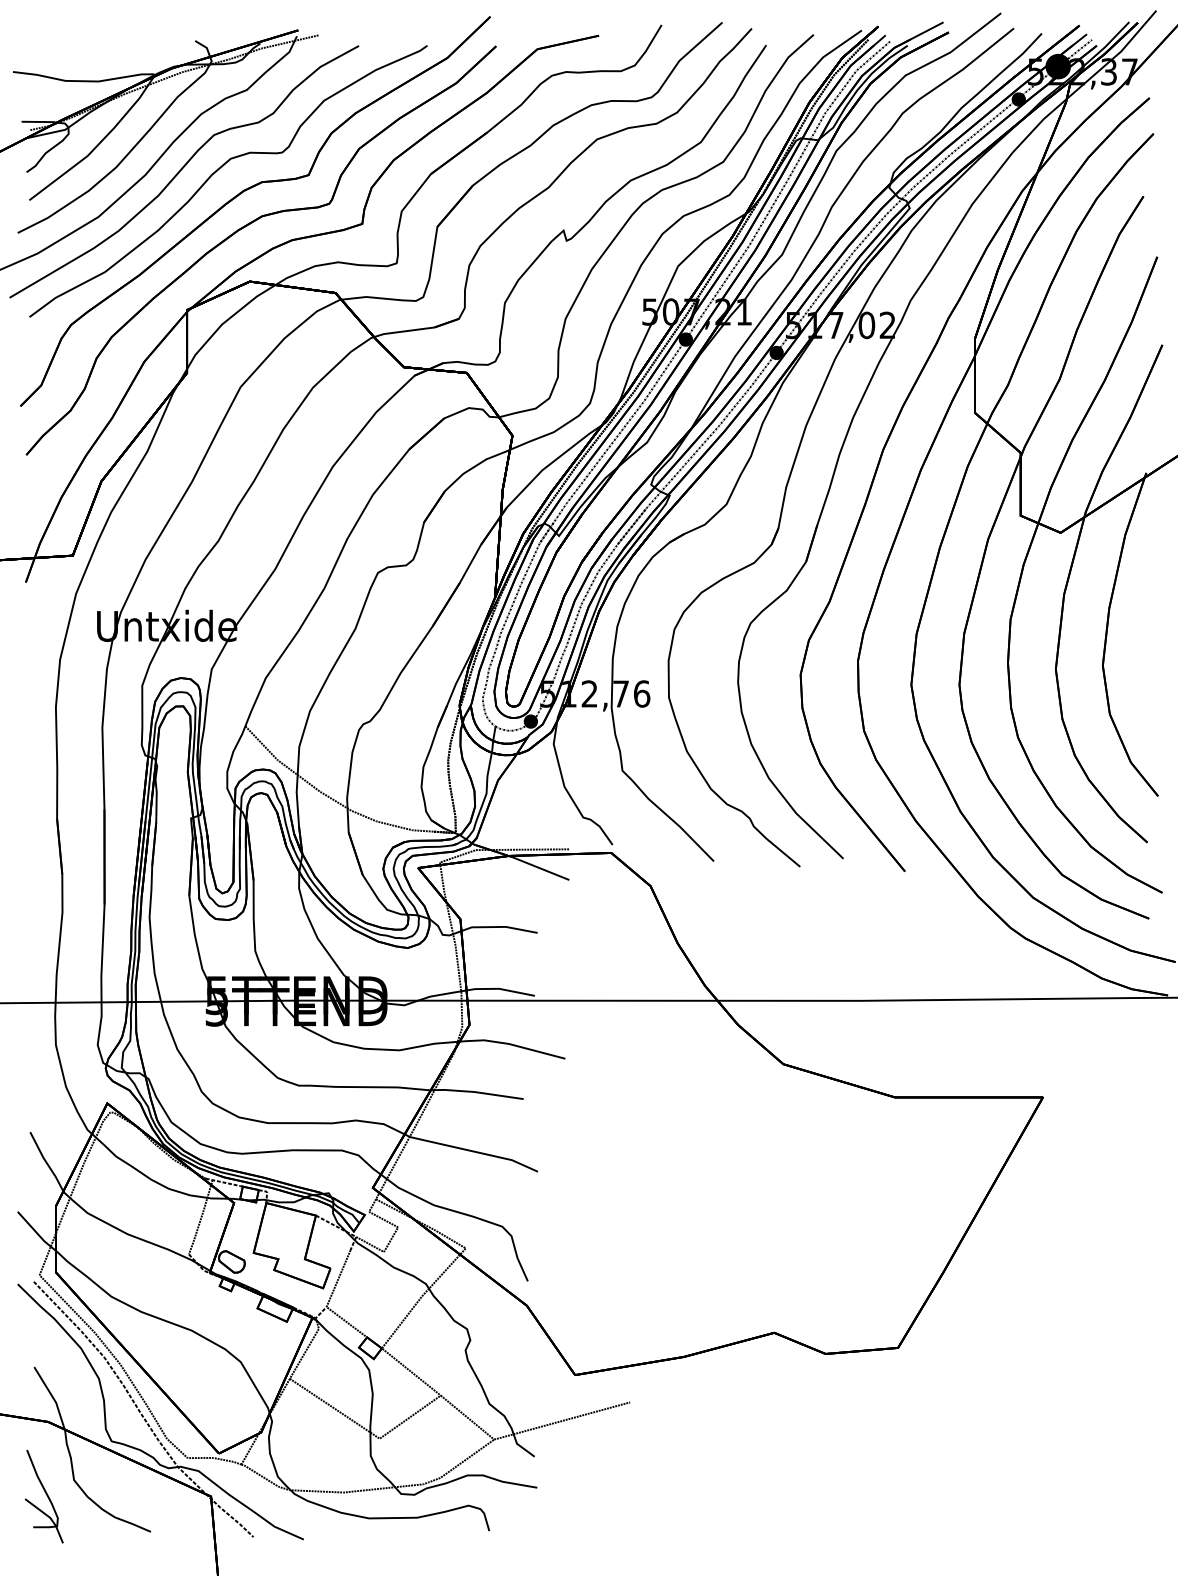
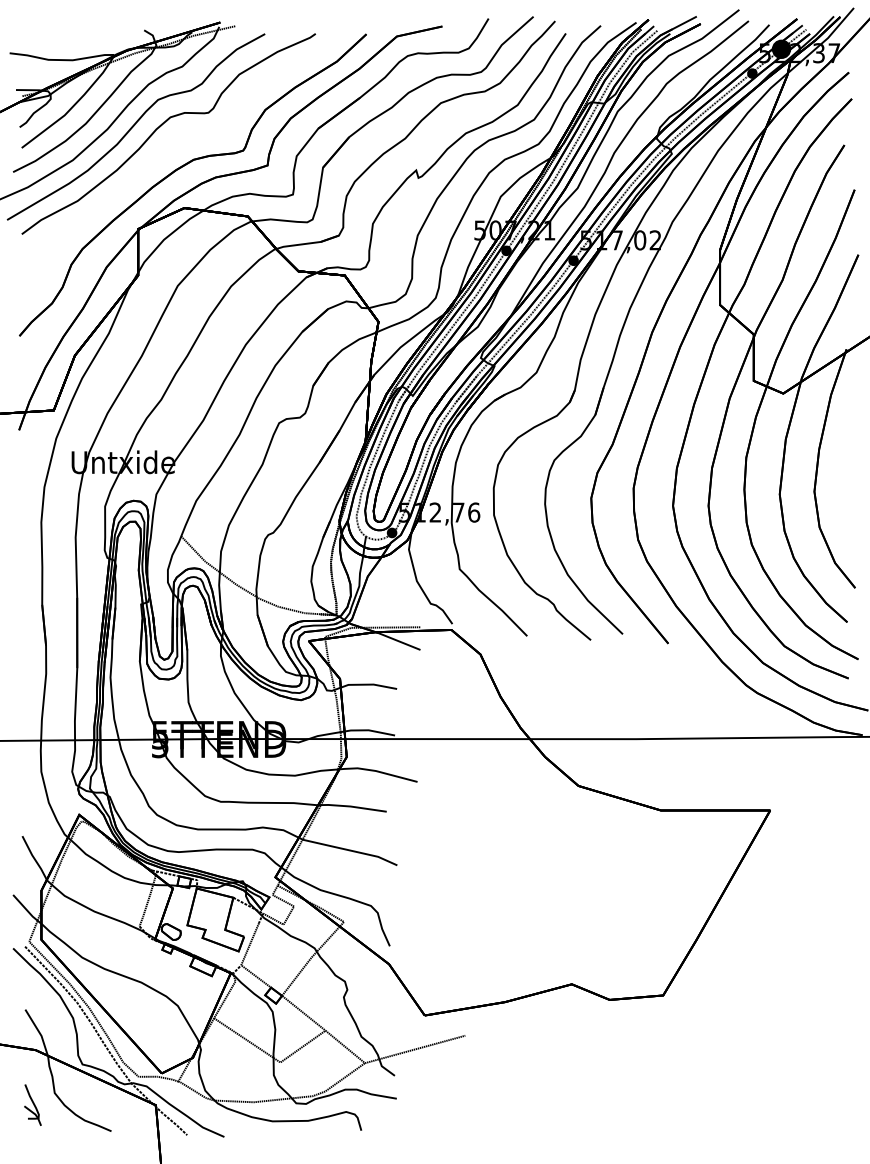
part: (247, 191) -> (182, 141), removed
part: (43, 1495) -> (32, 1104), size x0.6

